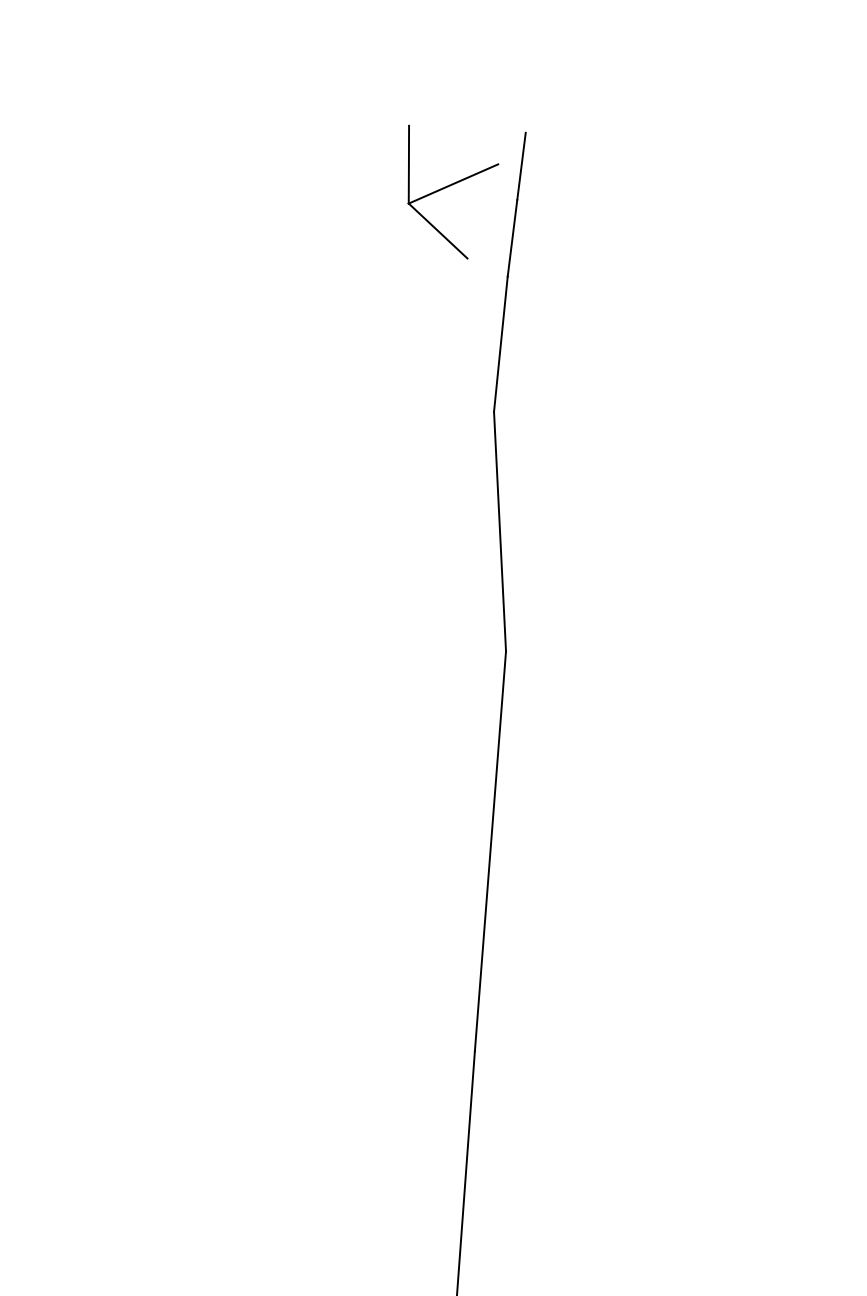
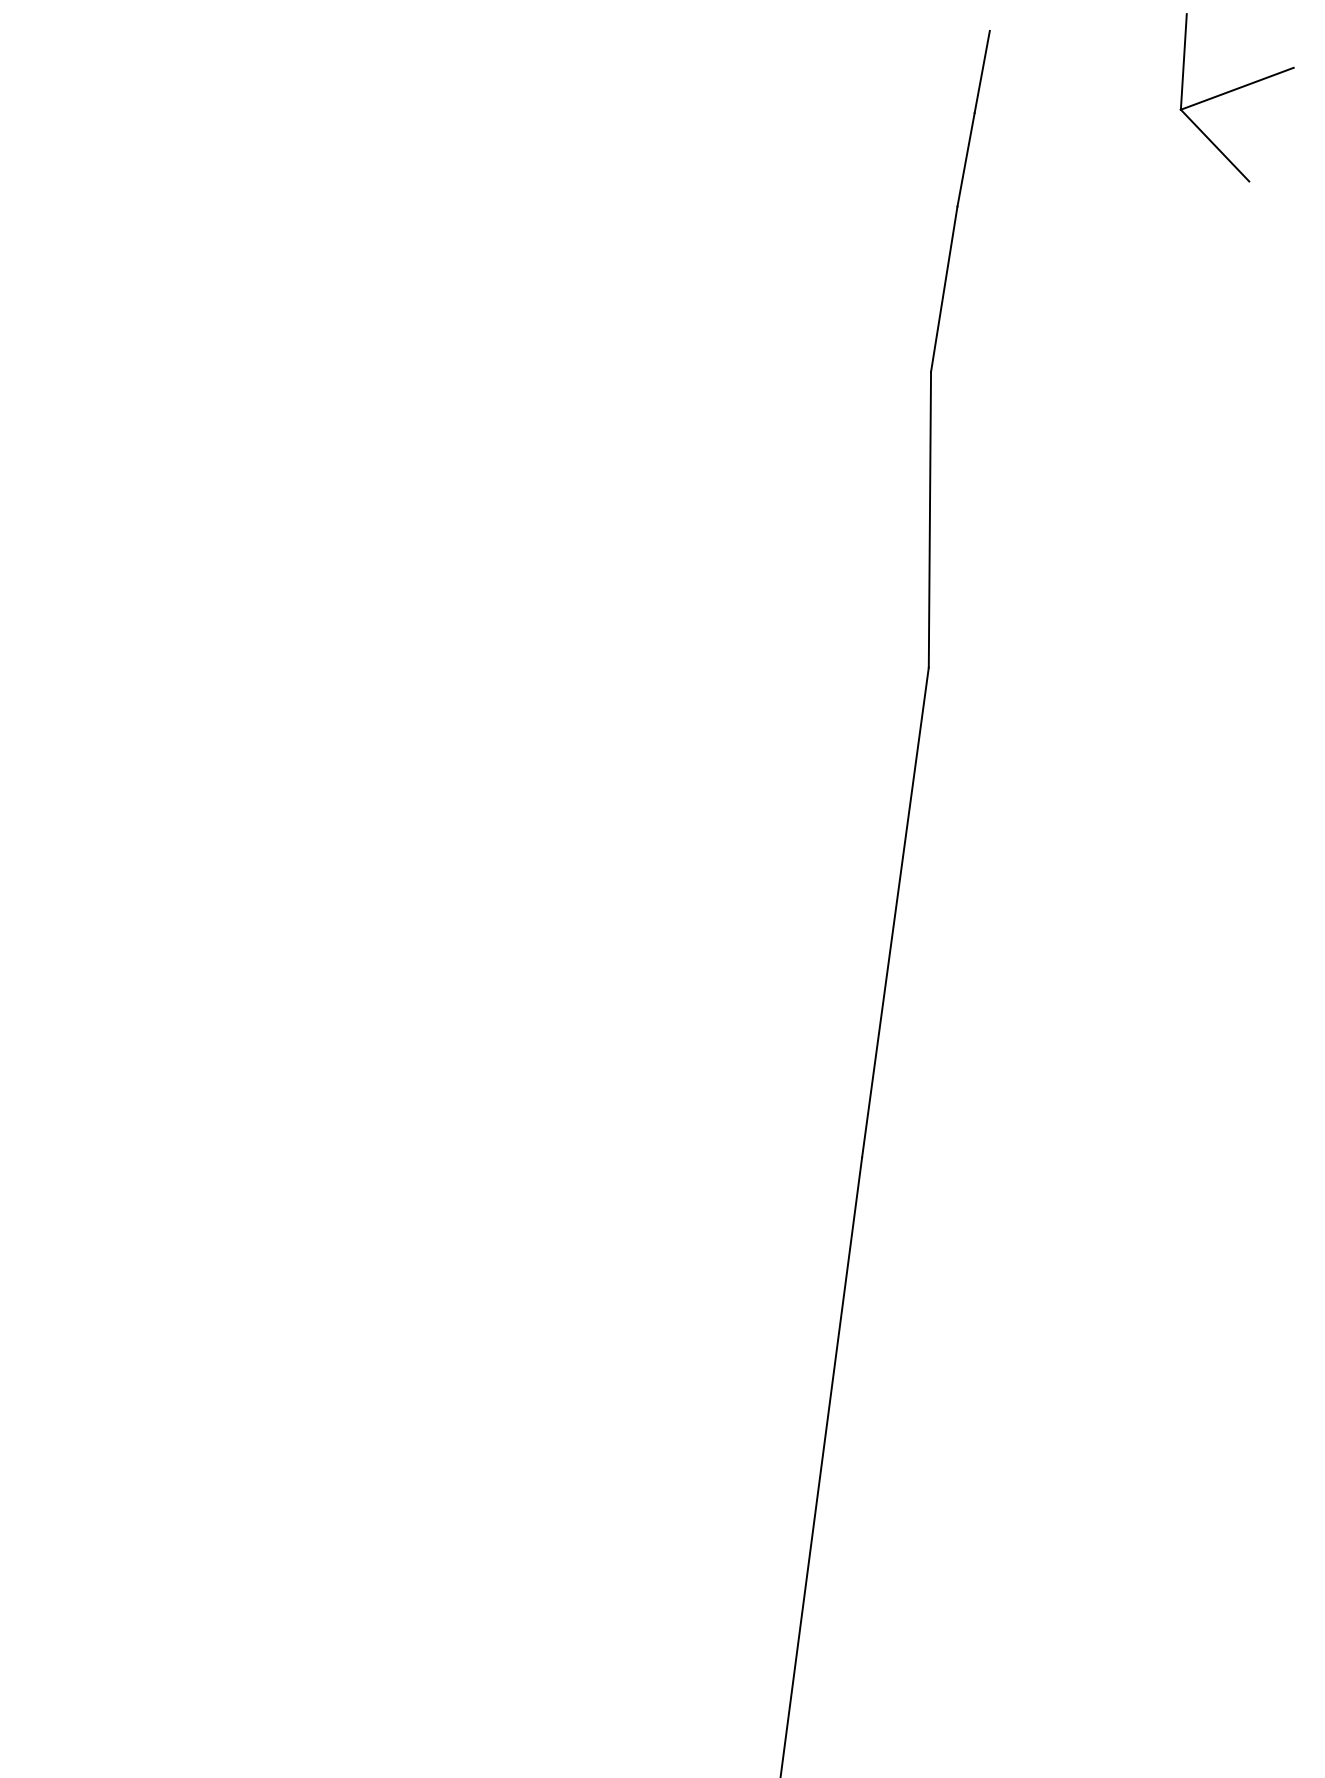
part: (450, 186) -> (1233, 91), moved

